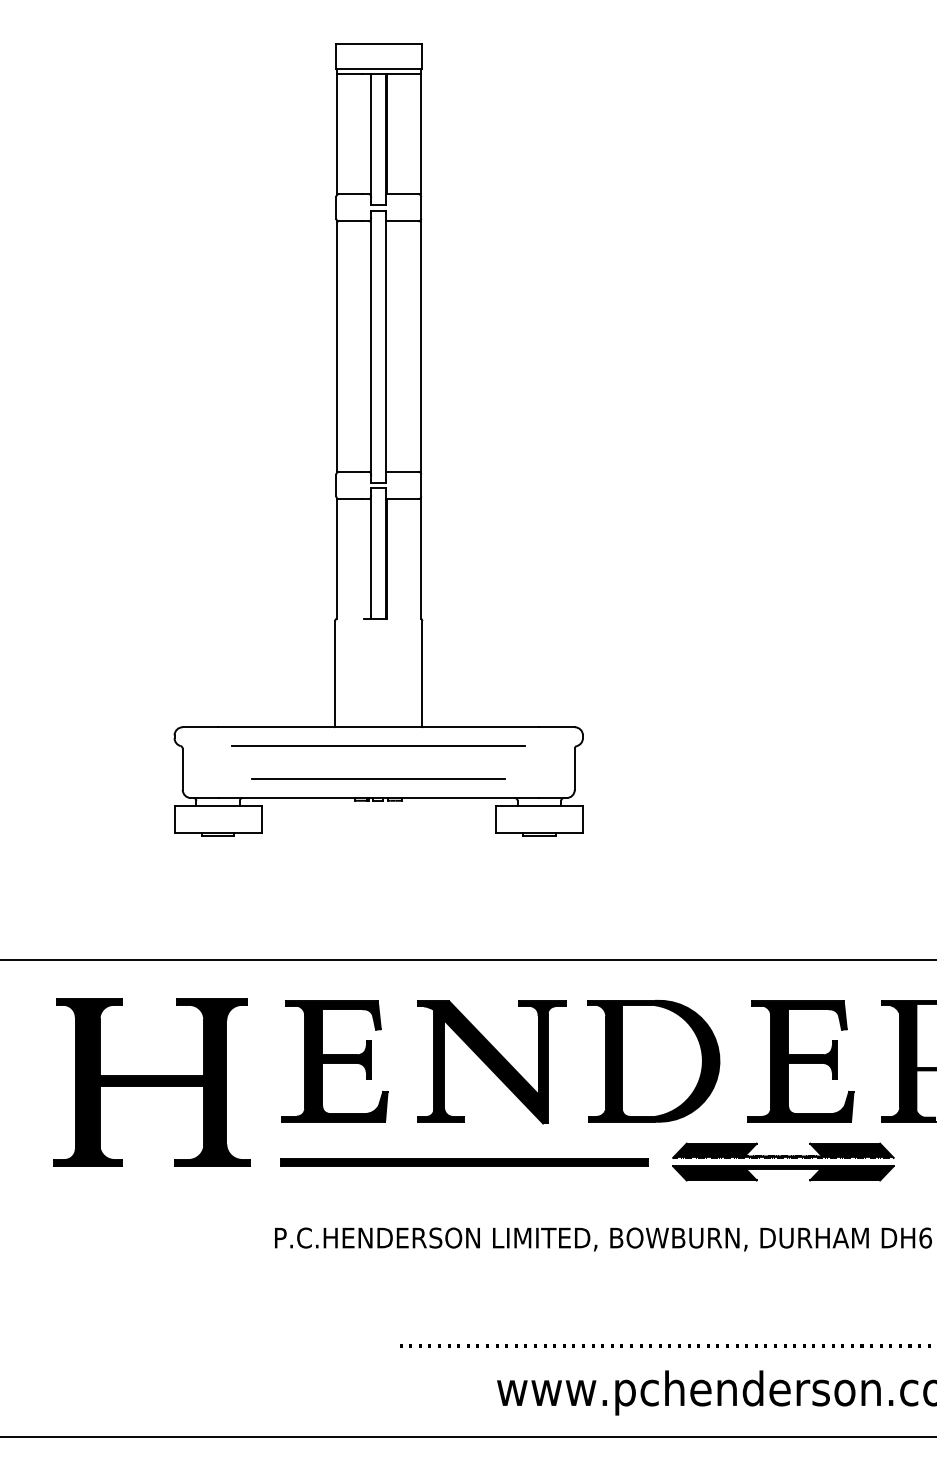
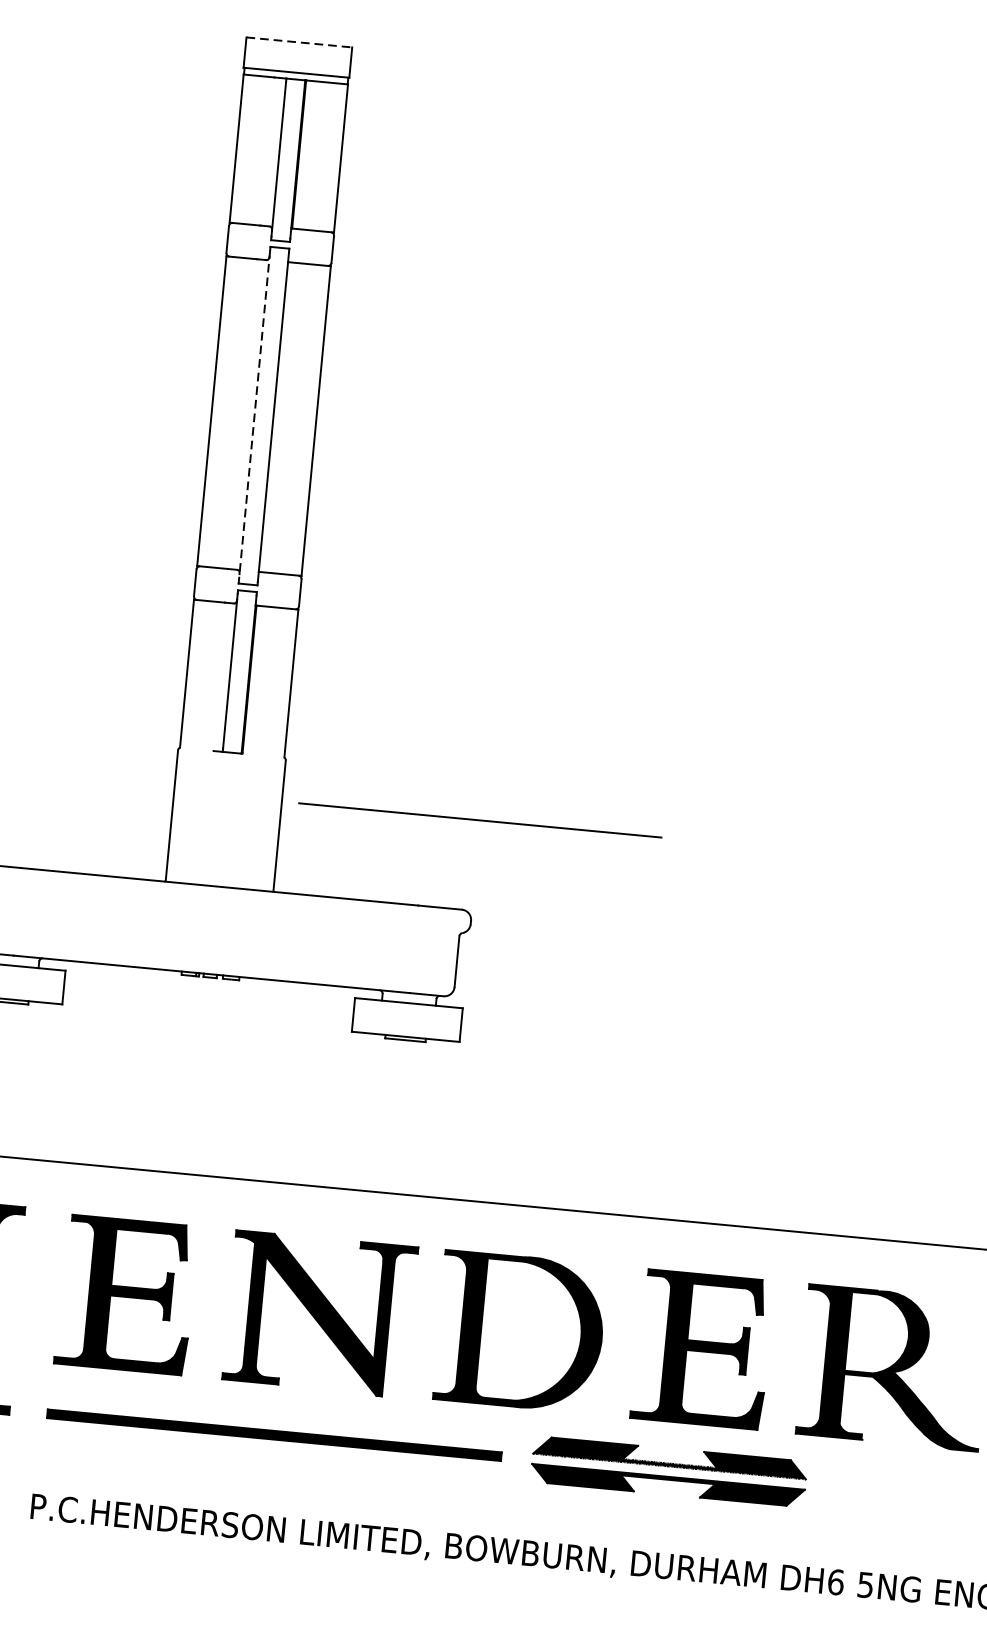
line: (378, 44) -> (298, 42), solid -> dashed
line: (371, 347) -> (254, 416), solid -> dashed
line: (378, 745) -> (480, 819), moved
line: (378, 779) -> (213, 951), removed

